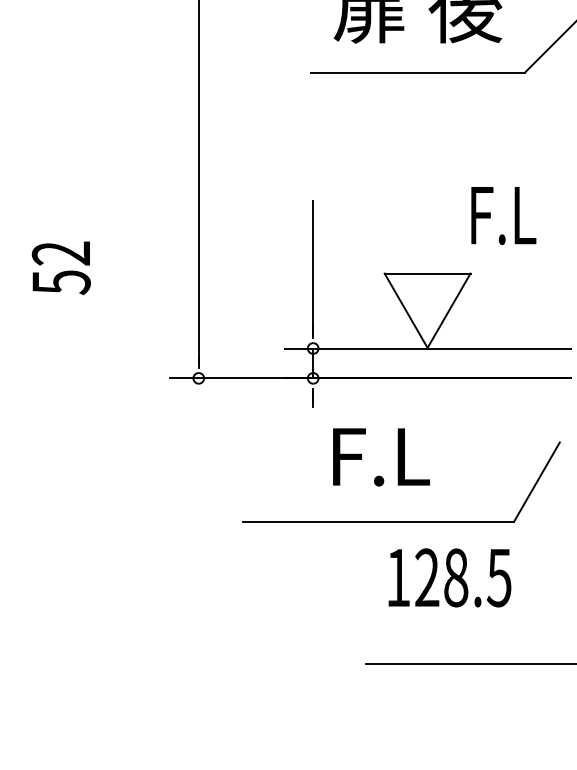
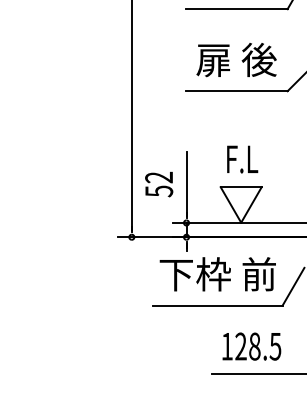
text: (503, 215) -> (242, 159), moved
text: (62, 268) -> (159, 184), moved
text: (377, 456) -> (217, 274), F.L -> 下枠 前
text: (449, 577) -> (251, 346), moved

